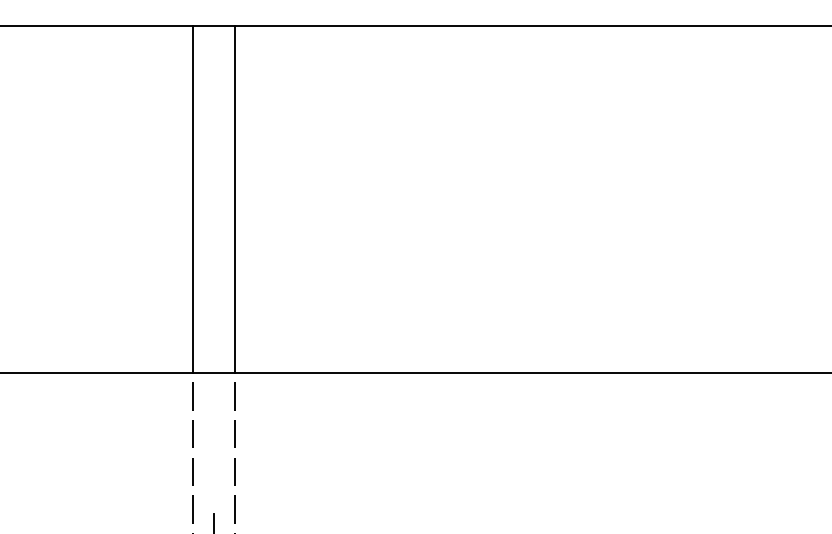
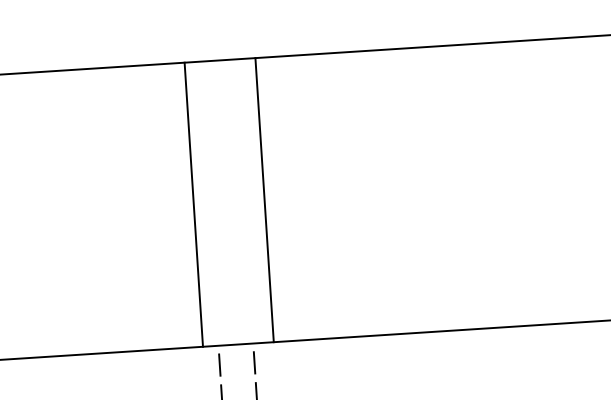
line: (192, 199) -> (193, 204), moved
line: (235, 199) -> (264, 200), moved

